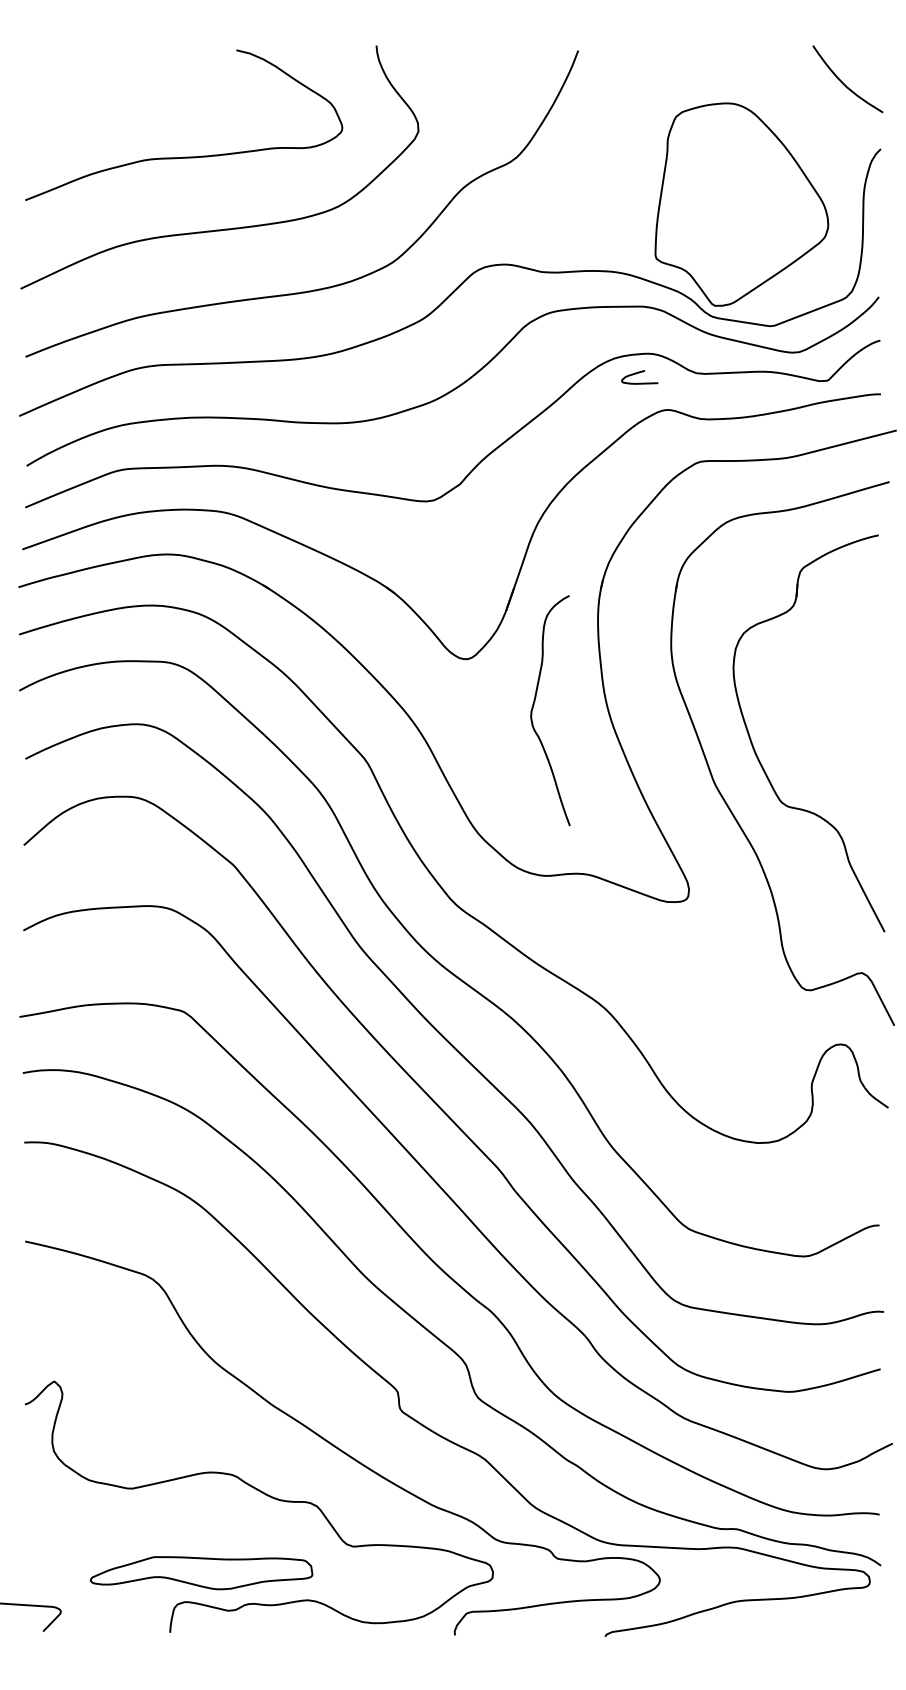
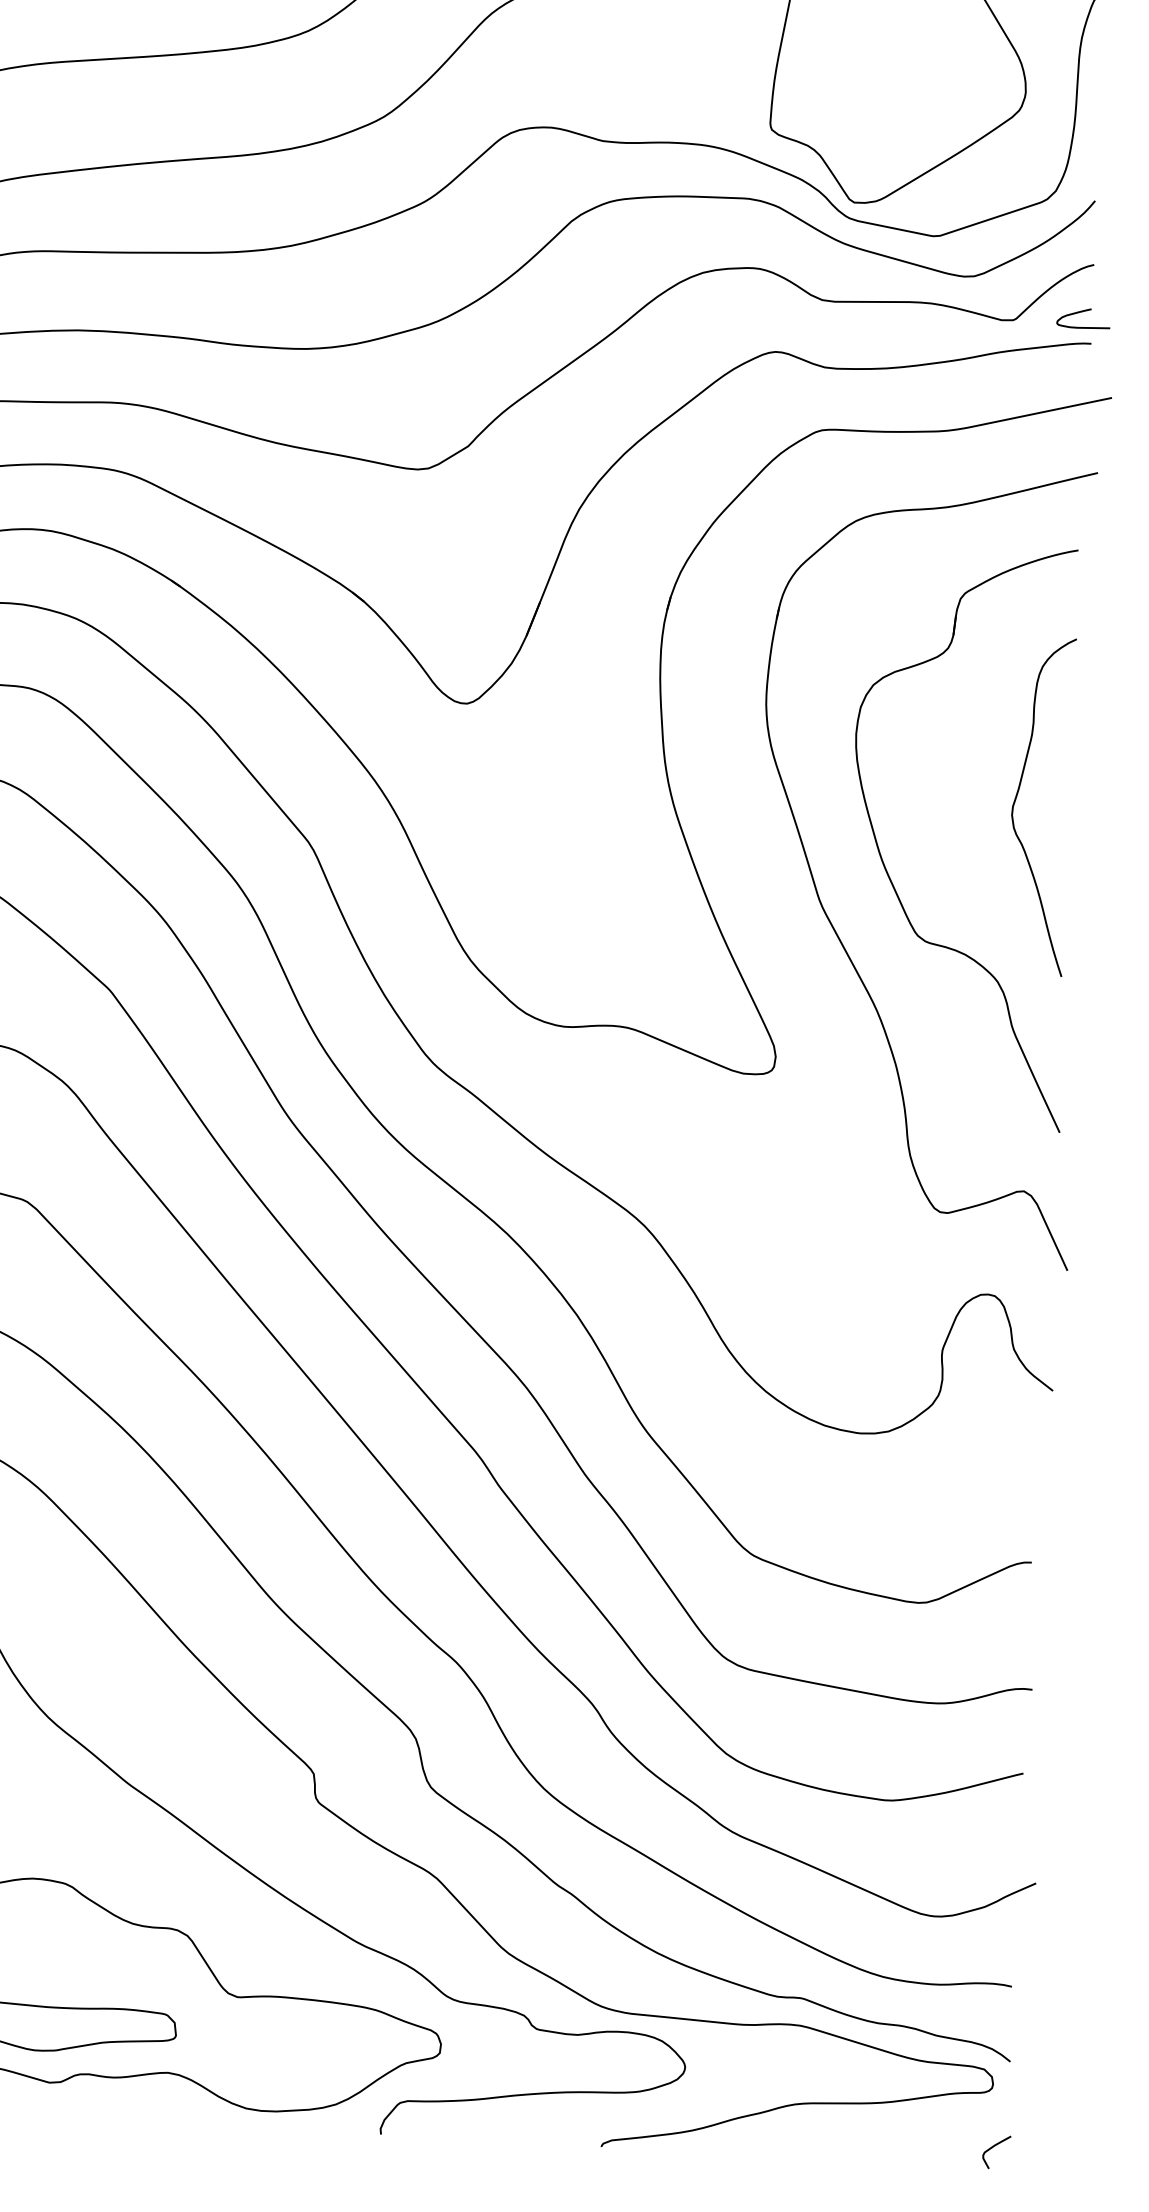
curve: (639, 373) -> (1083, 312), moved
curve: (534, 705) -> (1017, 797), moved
curve: (873, 1624) -> (995, 2147), added

